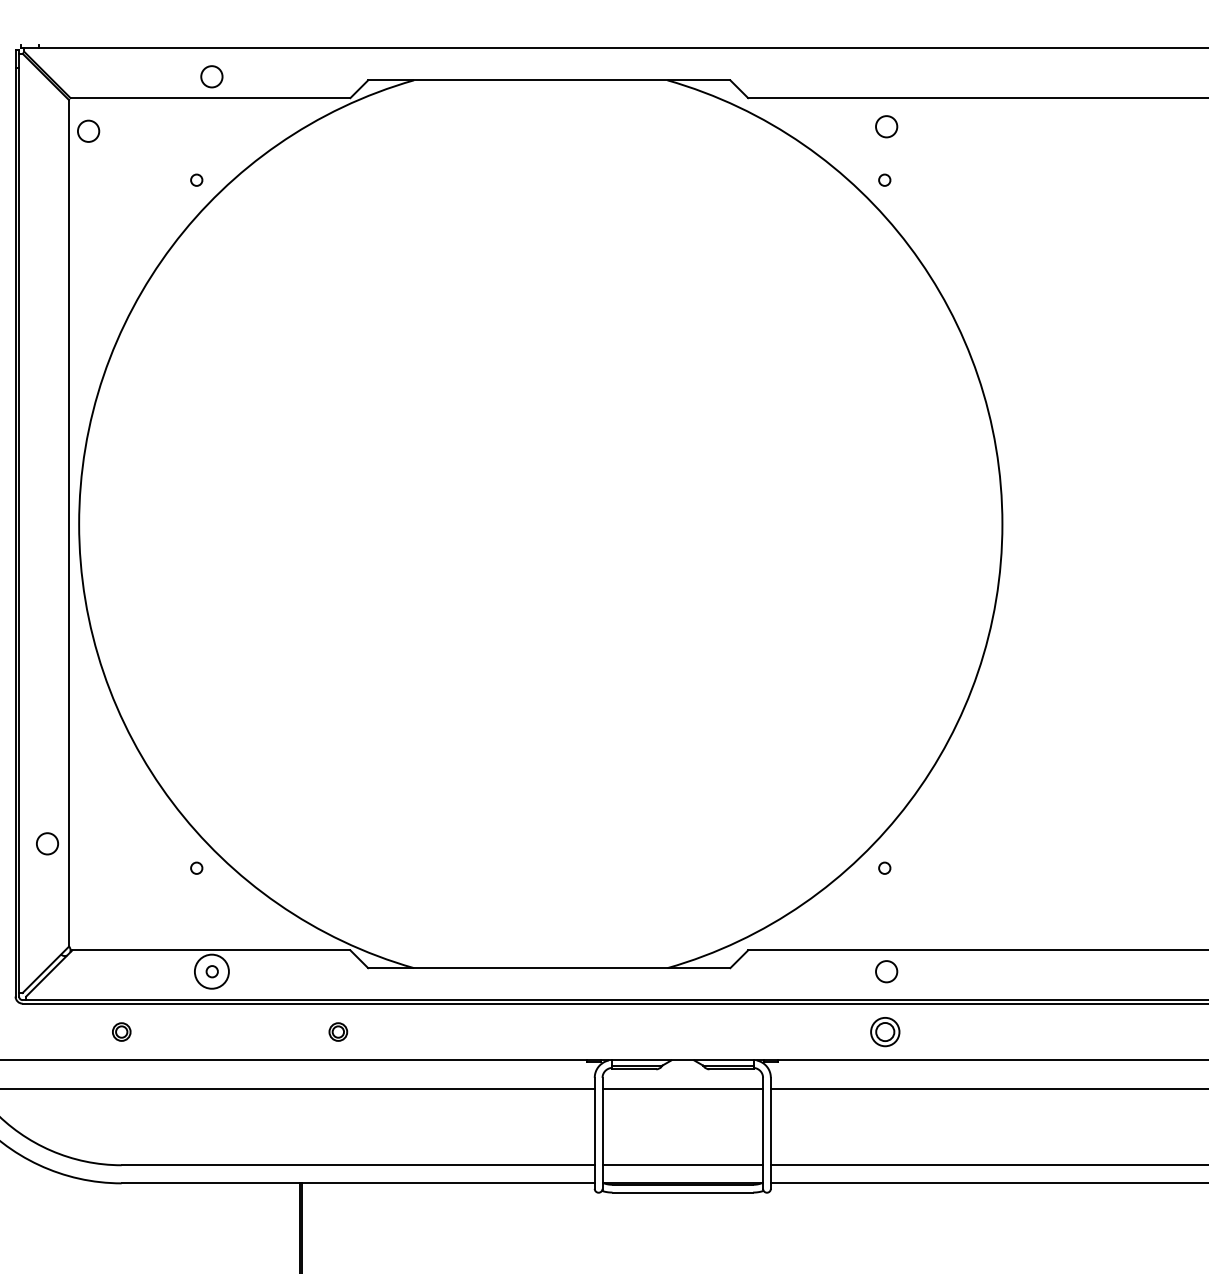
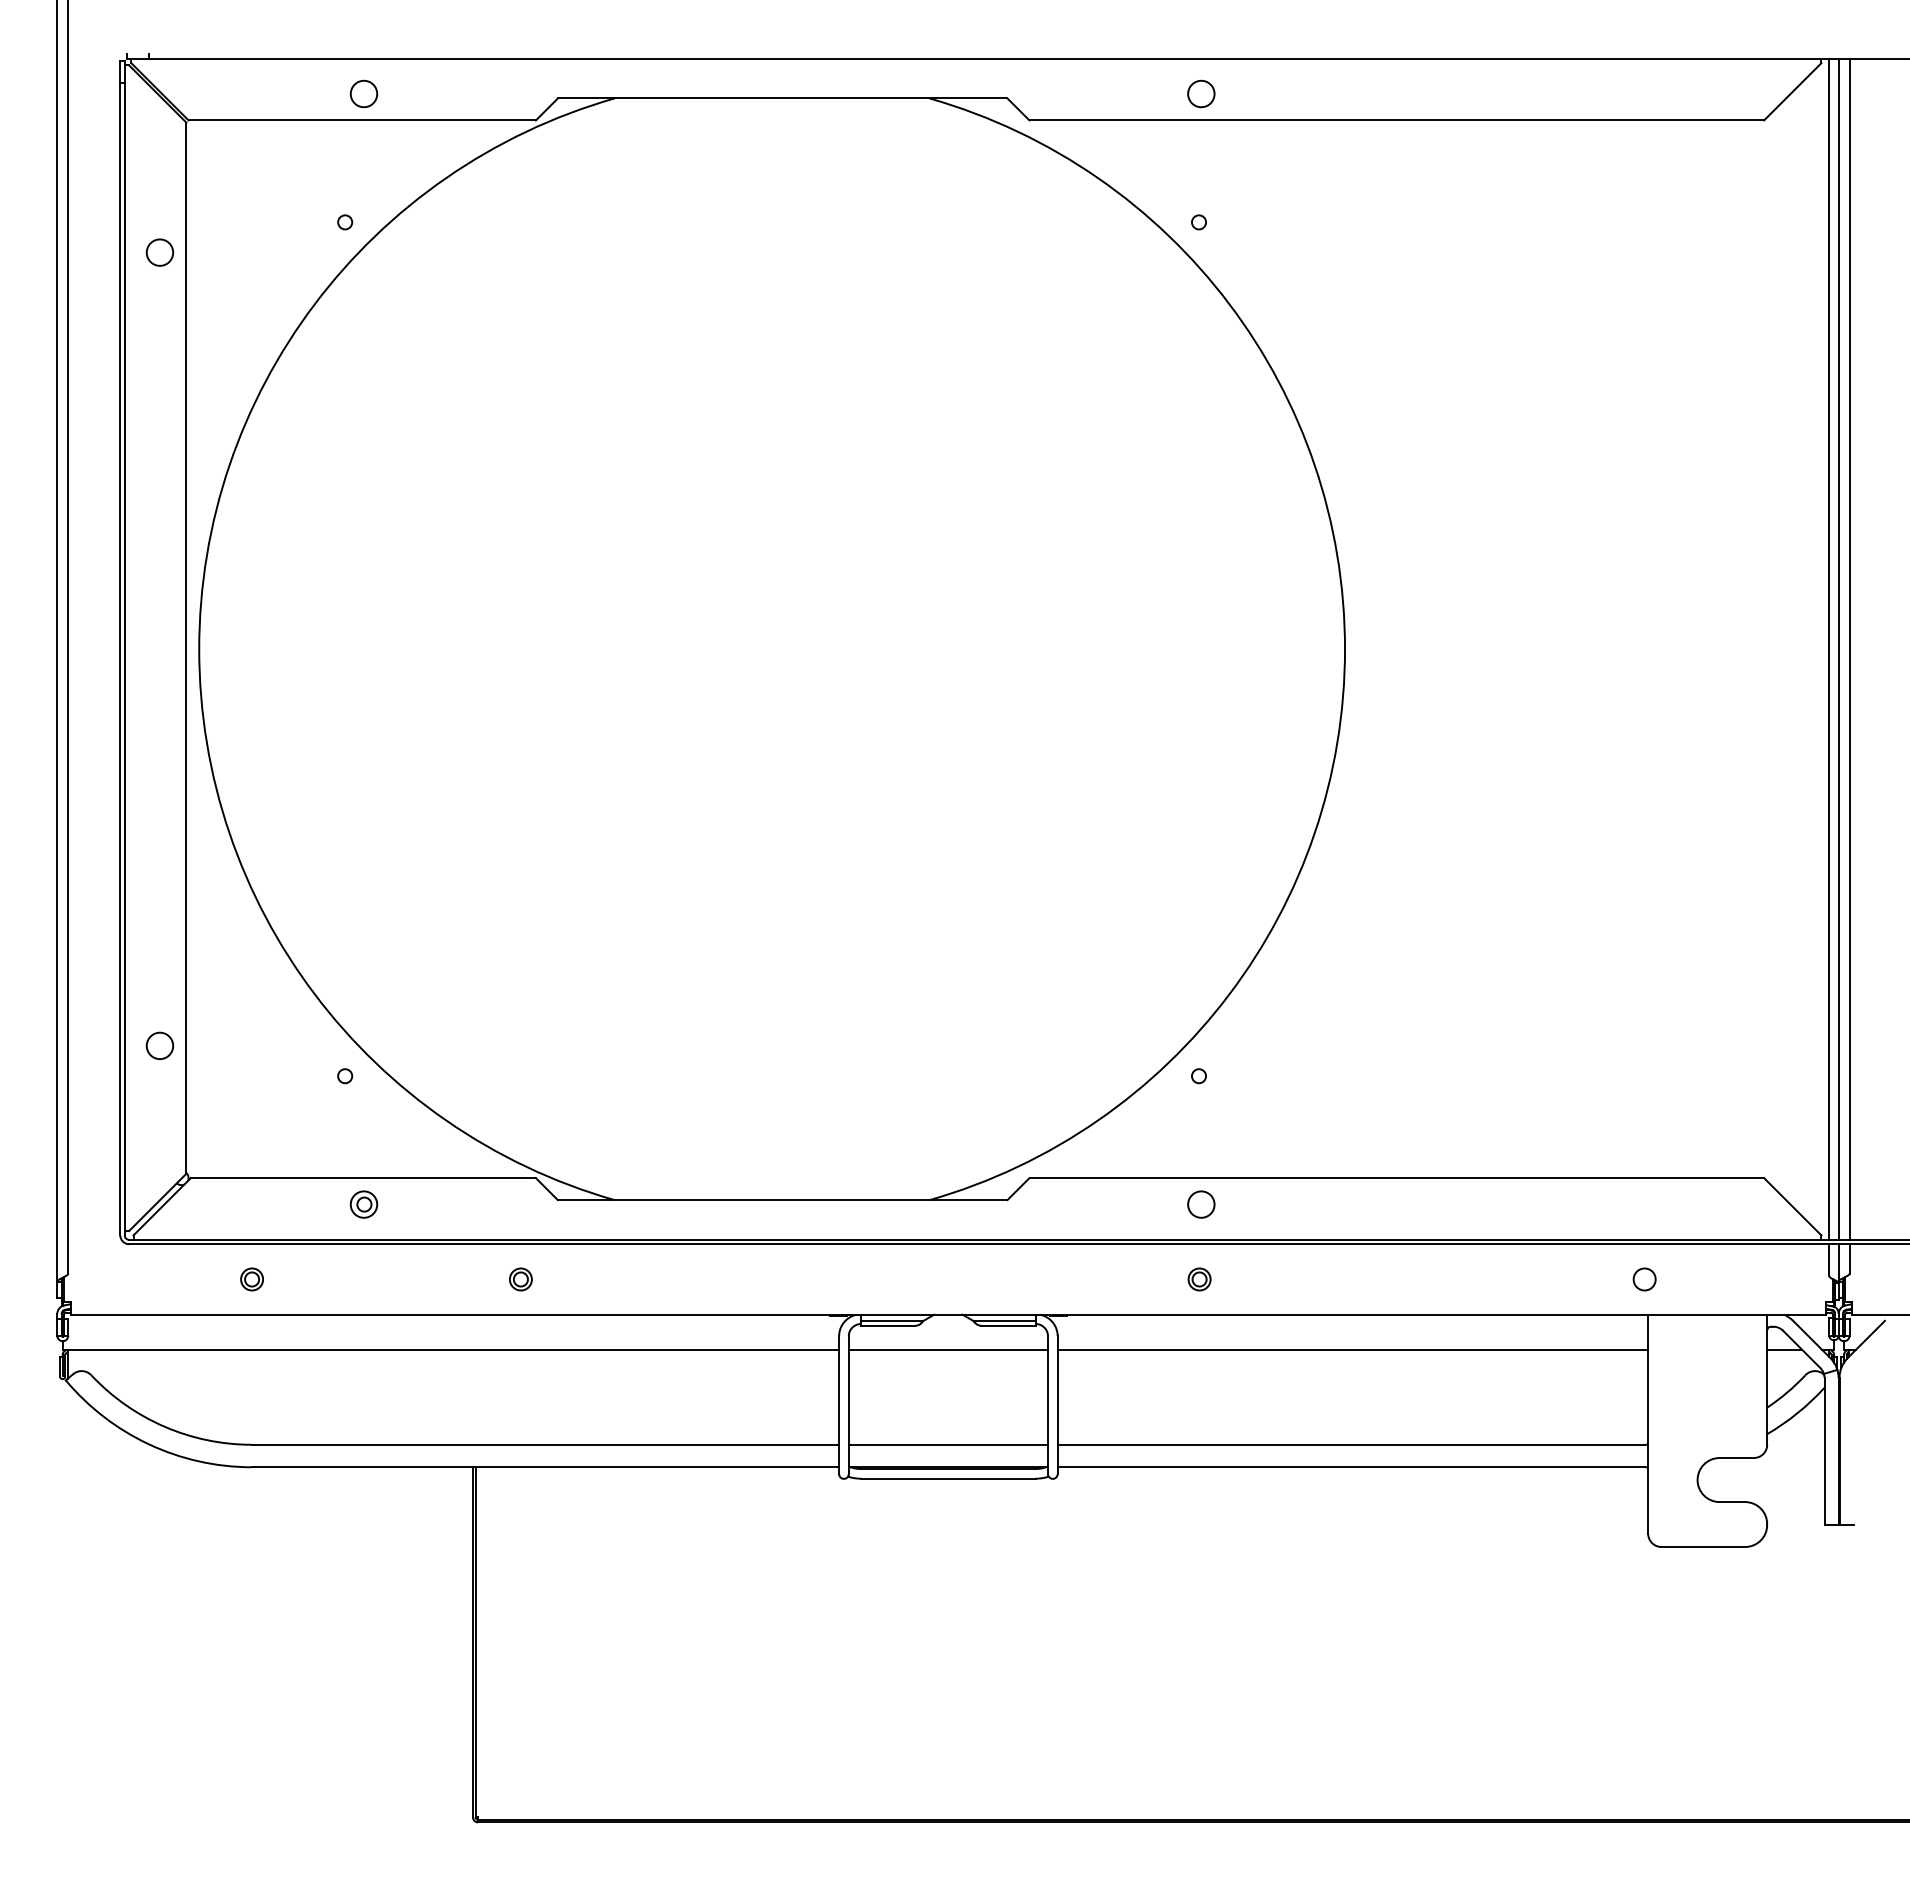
circle: (886, 126) -> (1201, 93), moved
circle: (88, 131) -> (159, 252), moved
circle: (211, 971) -> (363, 1204), size x0.62
part: (885, 1032) -> (1199, 1279), size x0.62

